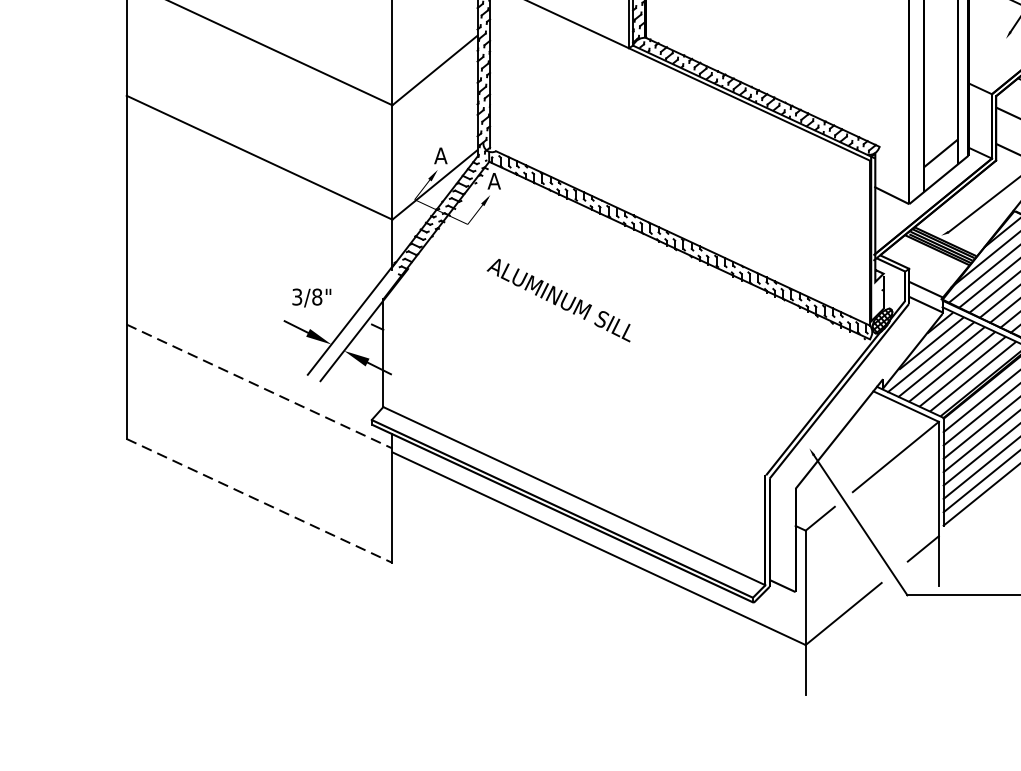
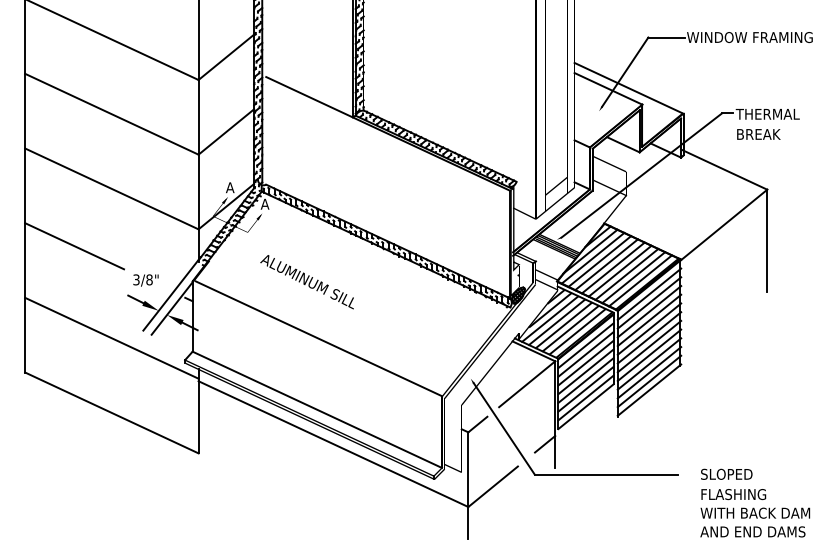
line: (202, 245) -> (74, 246), added
line: (259, 386) -> (111, 338), dashed -> solid
line: (576, 386) -> (318, 338), added
line: (259, 500) -> (111, 412), dashed -> solid

